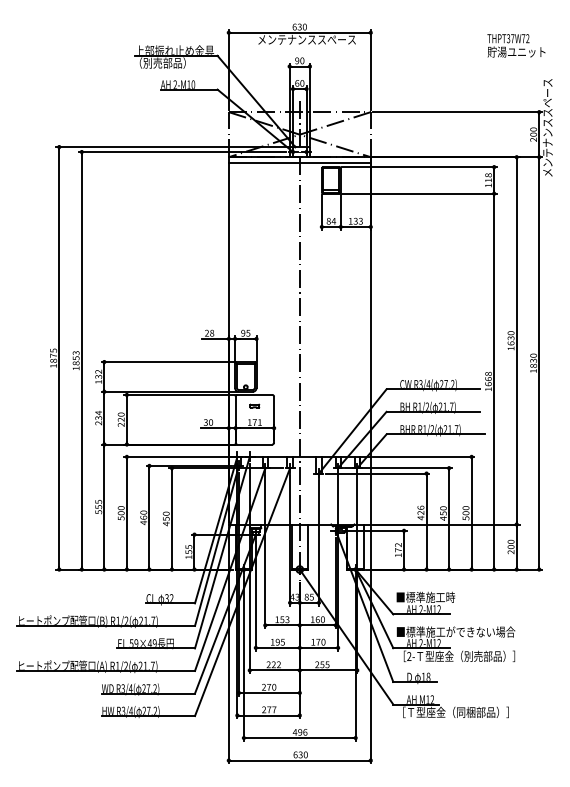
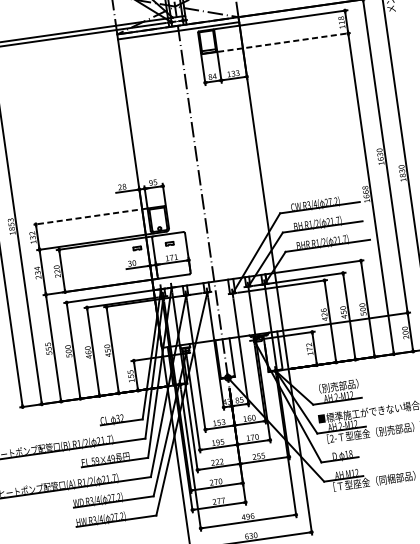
line: (419, 193) -> (284, 42), solid -> dashed
line: (168, 362) -> (90, 216), solid -> dashed
part: (216, 405) -> (136, 247), added
text: (425, 596) -> (338, 385), ■標準施工時 -> （別売部品）

